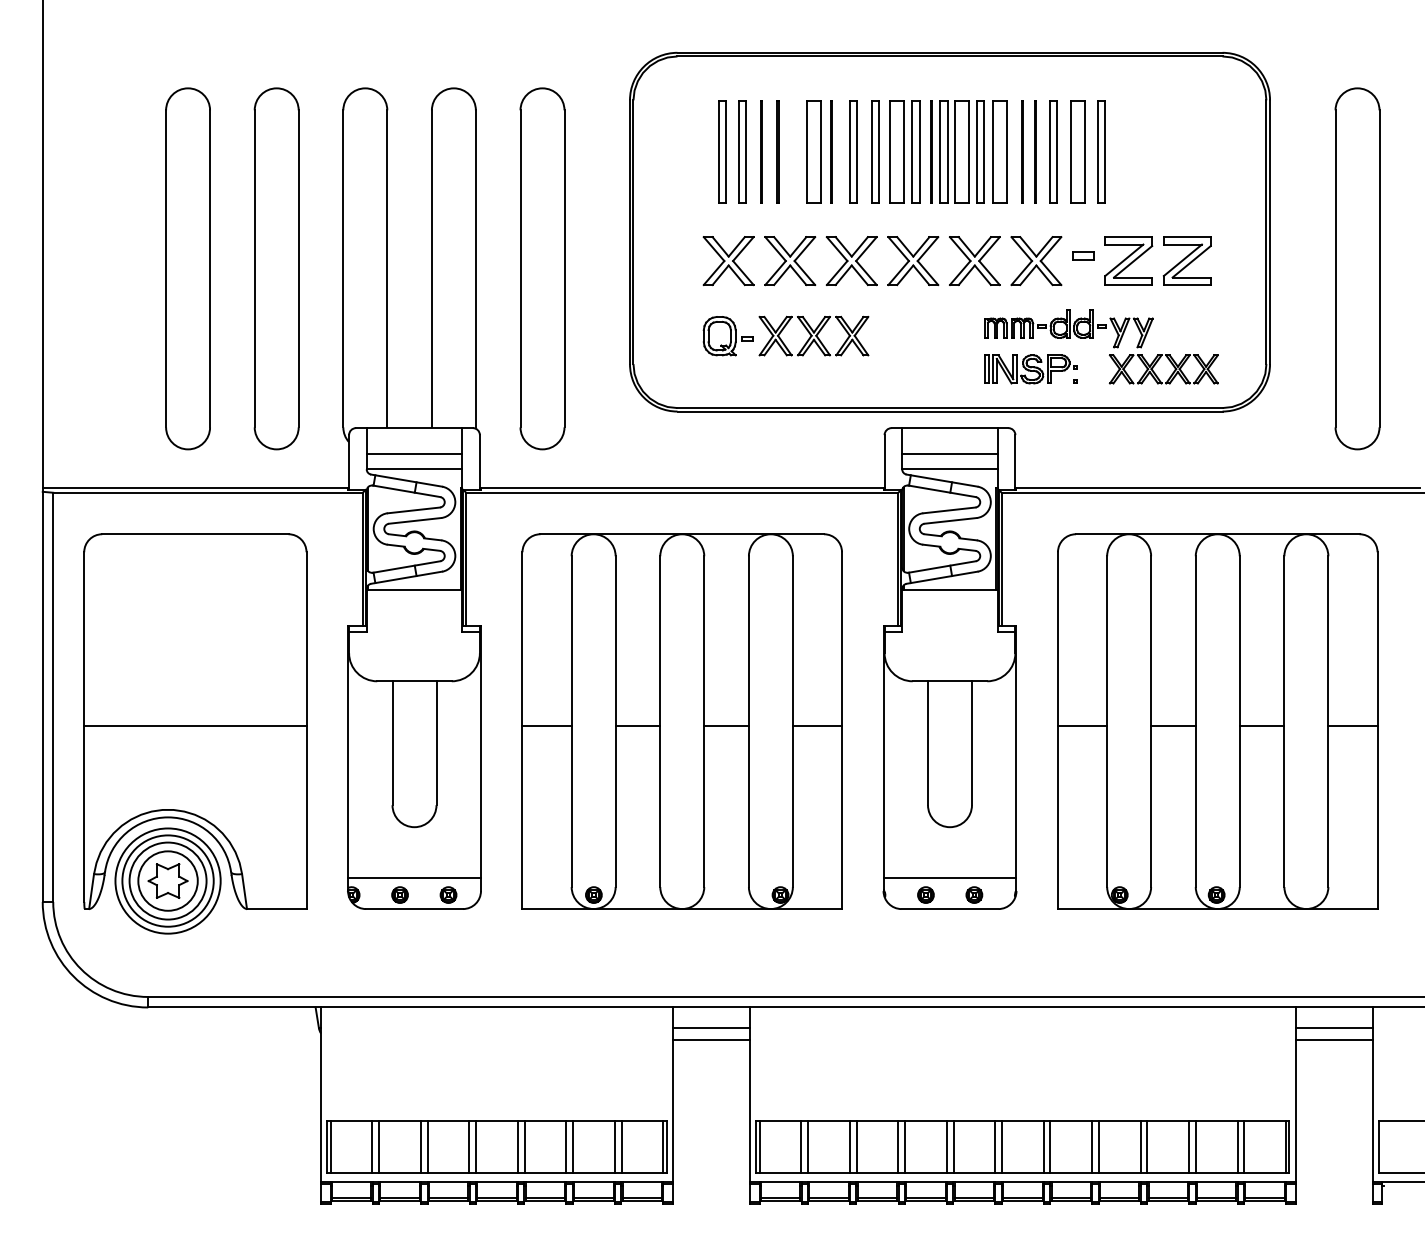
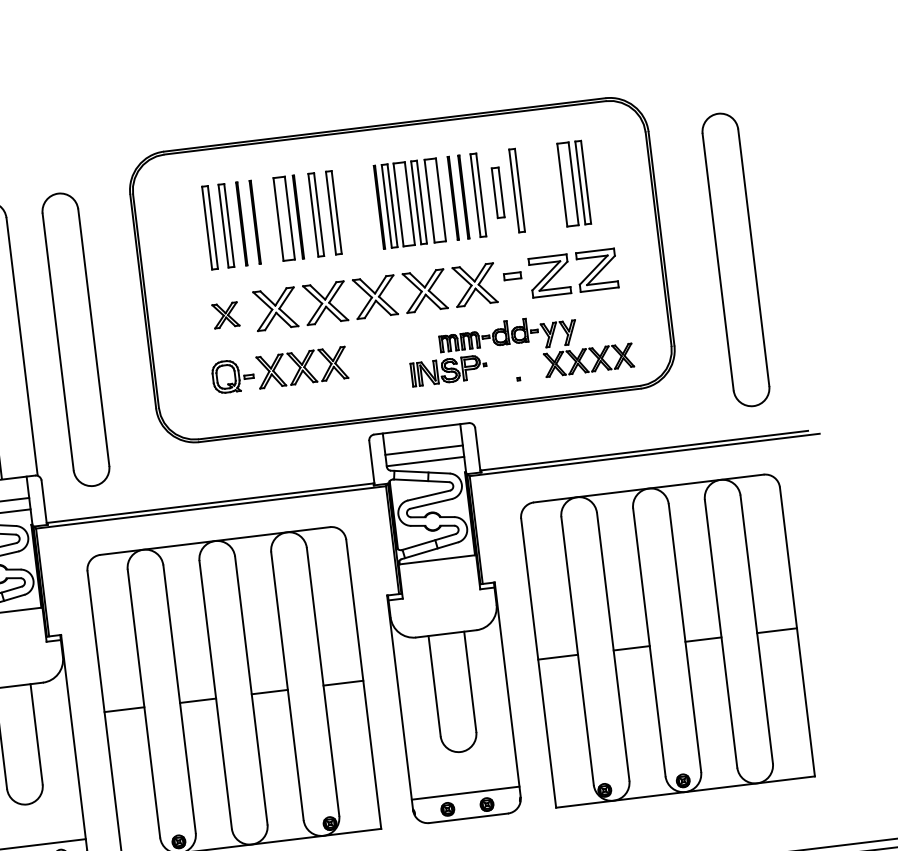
part: (904, 151) -> (573, 183), moved
part: (1077, 151) -> (497, 192), size x0.6
part: (728, 261) -> (225, 315), size x0.6
part: (1030, 369) -> (448, 370), moved

